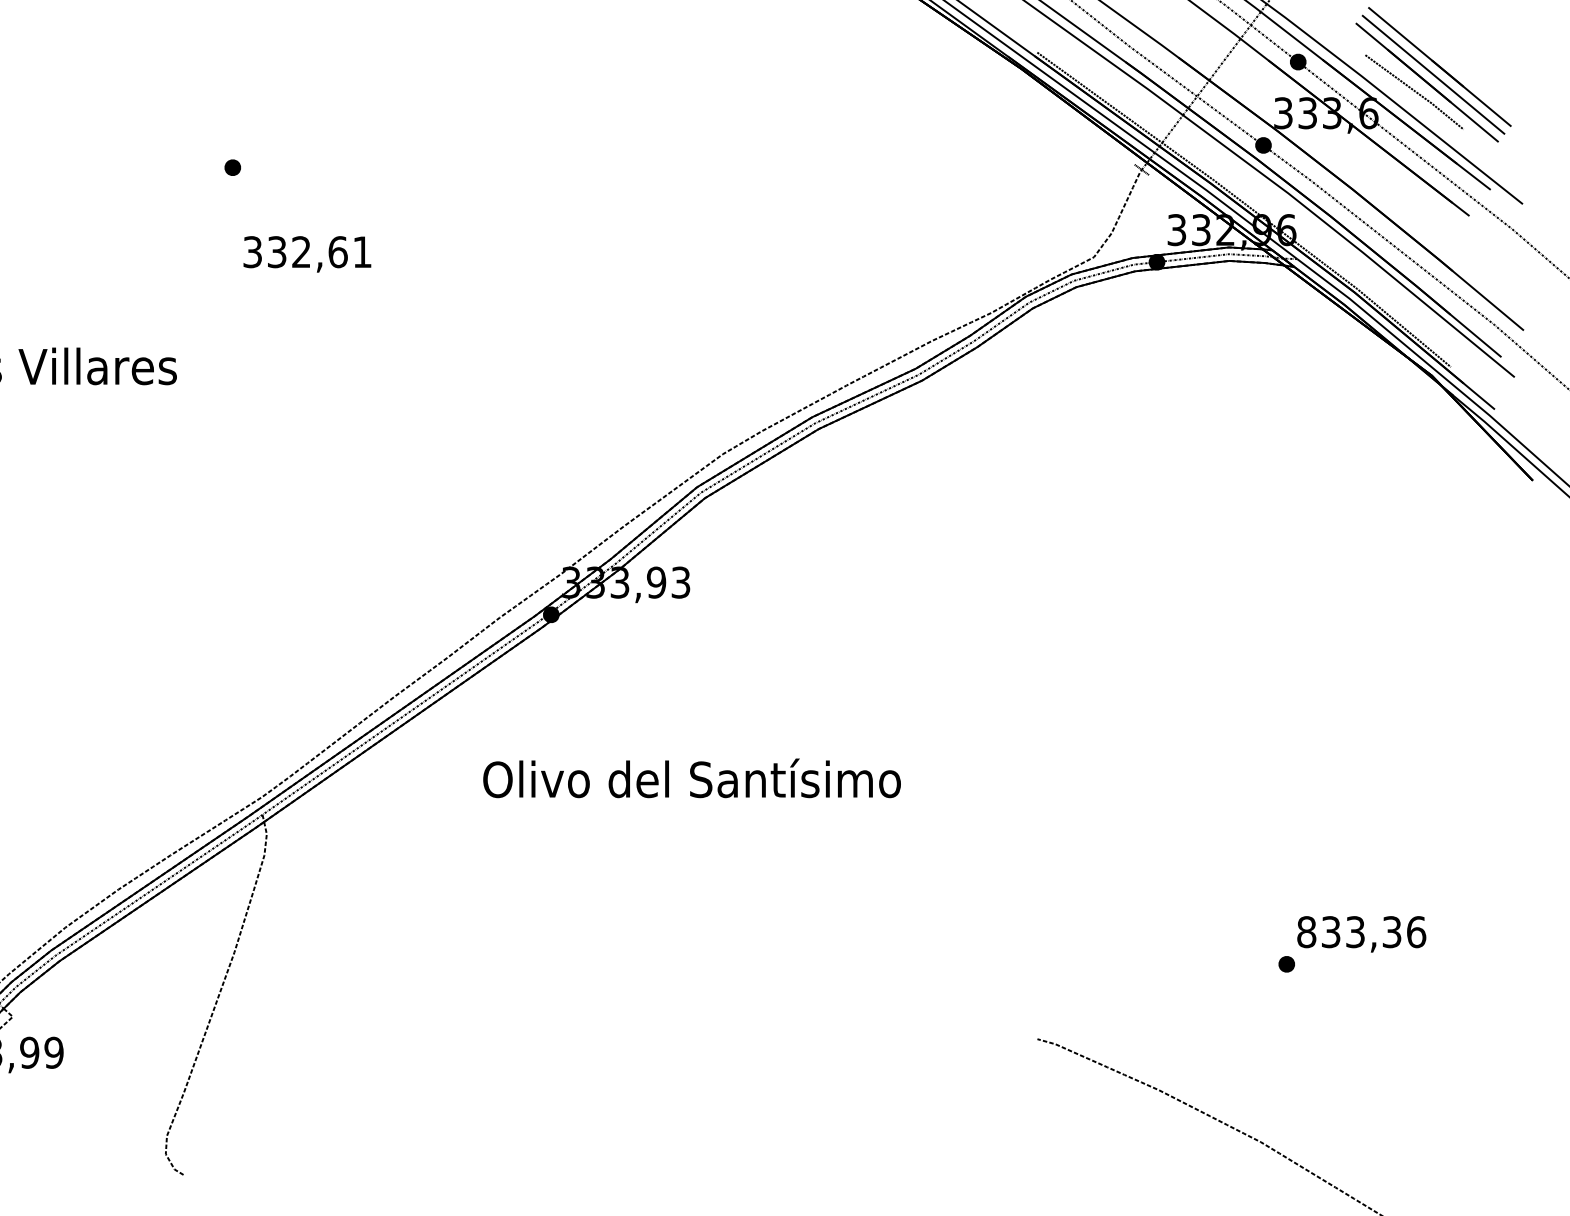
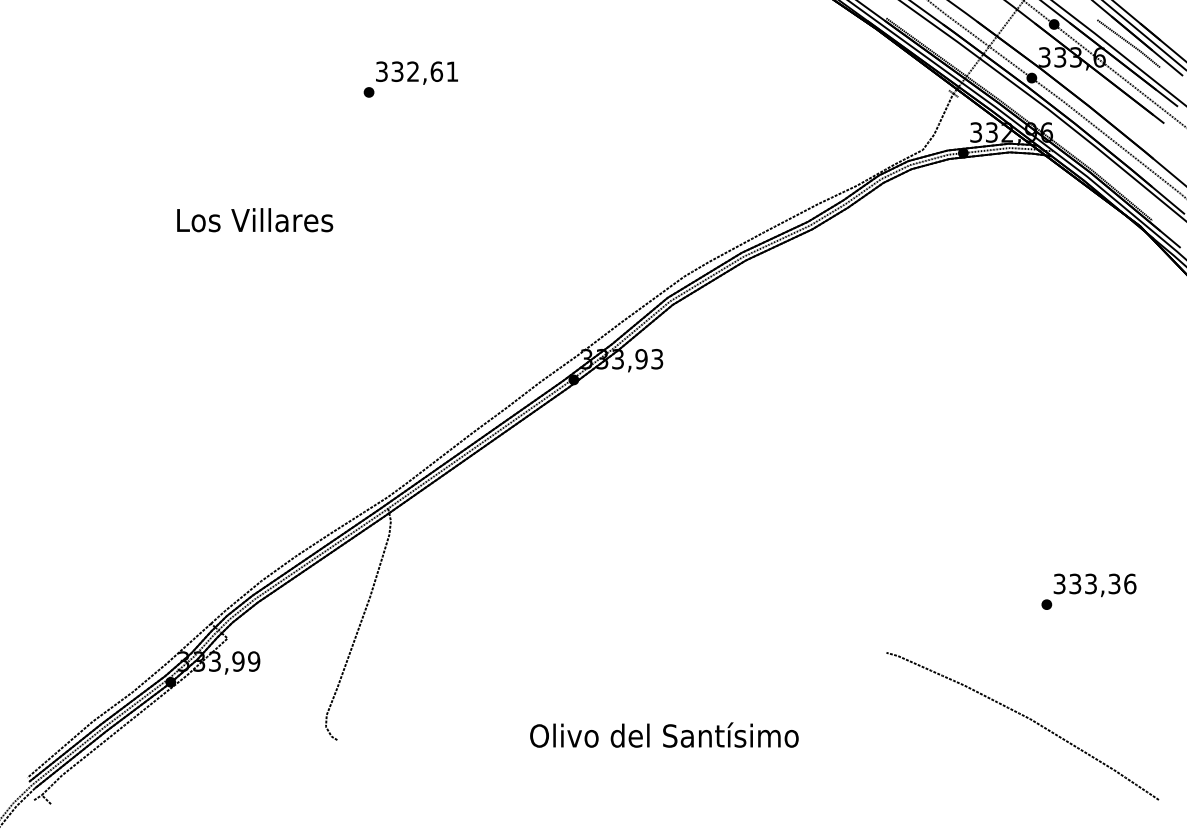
text: (306, 253) -> (416, 72), moved
text: (692, 777) -> (664, 734), moved
text: (1306, 931) -> (1059, 583), 833,36 -> 333,36

